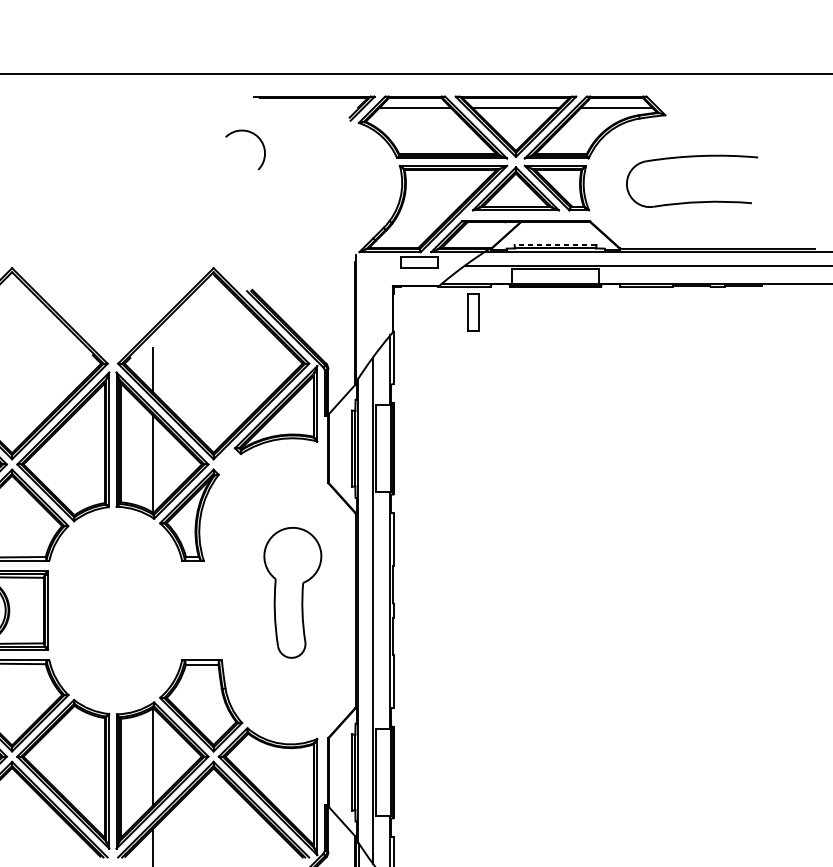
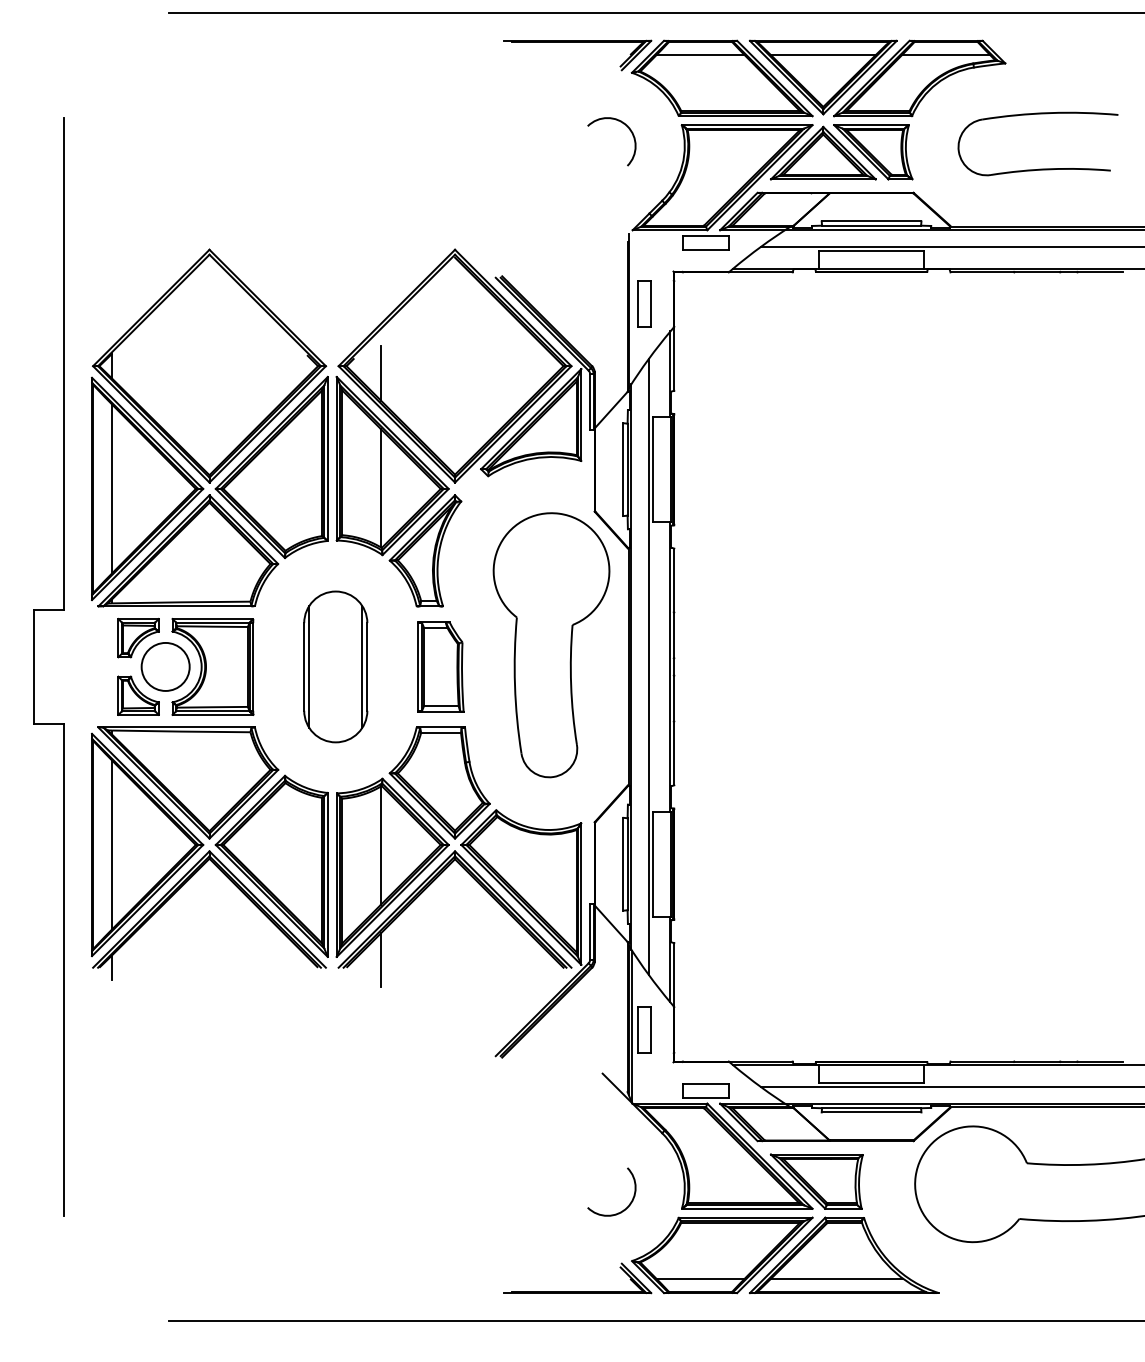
arc: (255, 135) -> (623, 124), moved
line: (555, 244) -> (871, 221), dashed -> solid
part: (473, 312) -> (644, 303), moved
part: (292, 592) -> (551, 645), size x1.67
part: (115, 610) -> (335, 666), added
part: (201, 610) -> (440, 666), added

